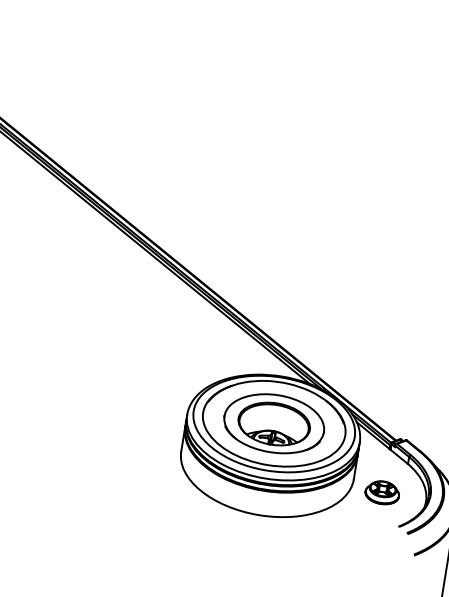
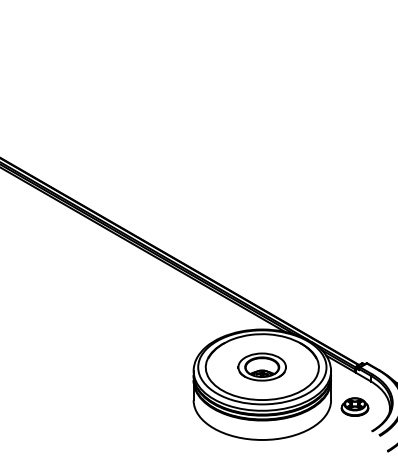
part: (273, 422) -> (261, 366), size x0.6

